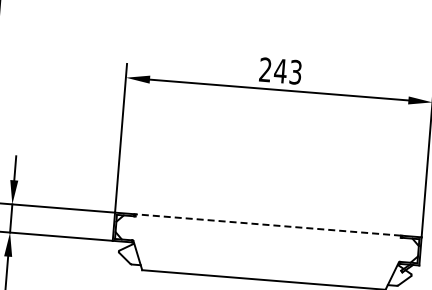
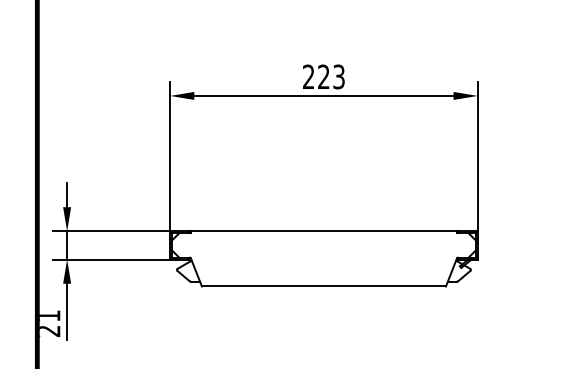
text: (280, 70) -> (323, 76), 243 -> 223
line: (267, 225) -> (323, 231), dashed -> solid

